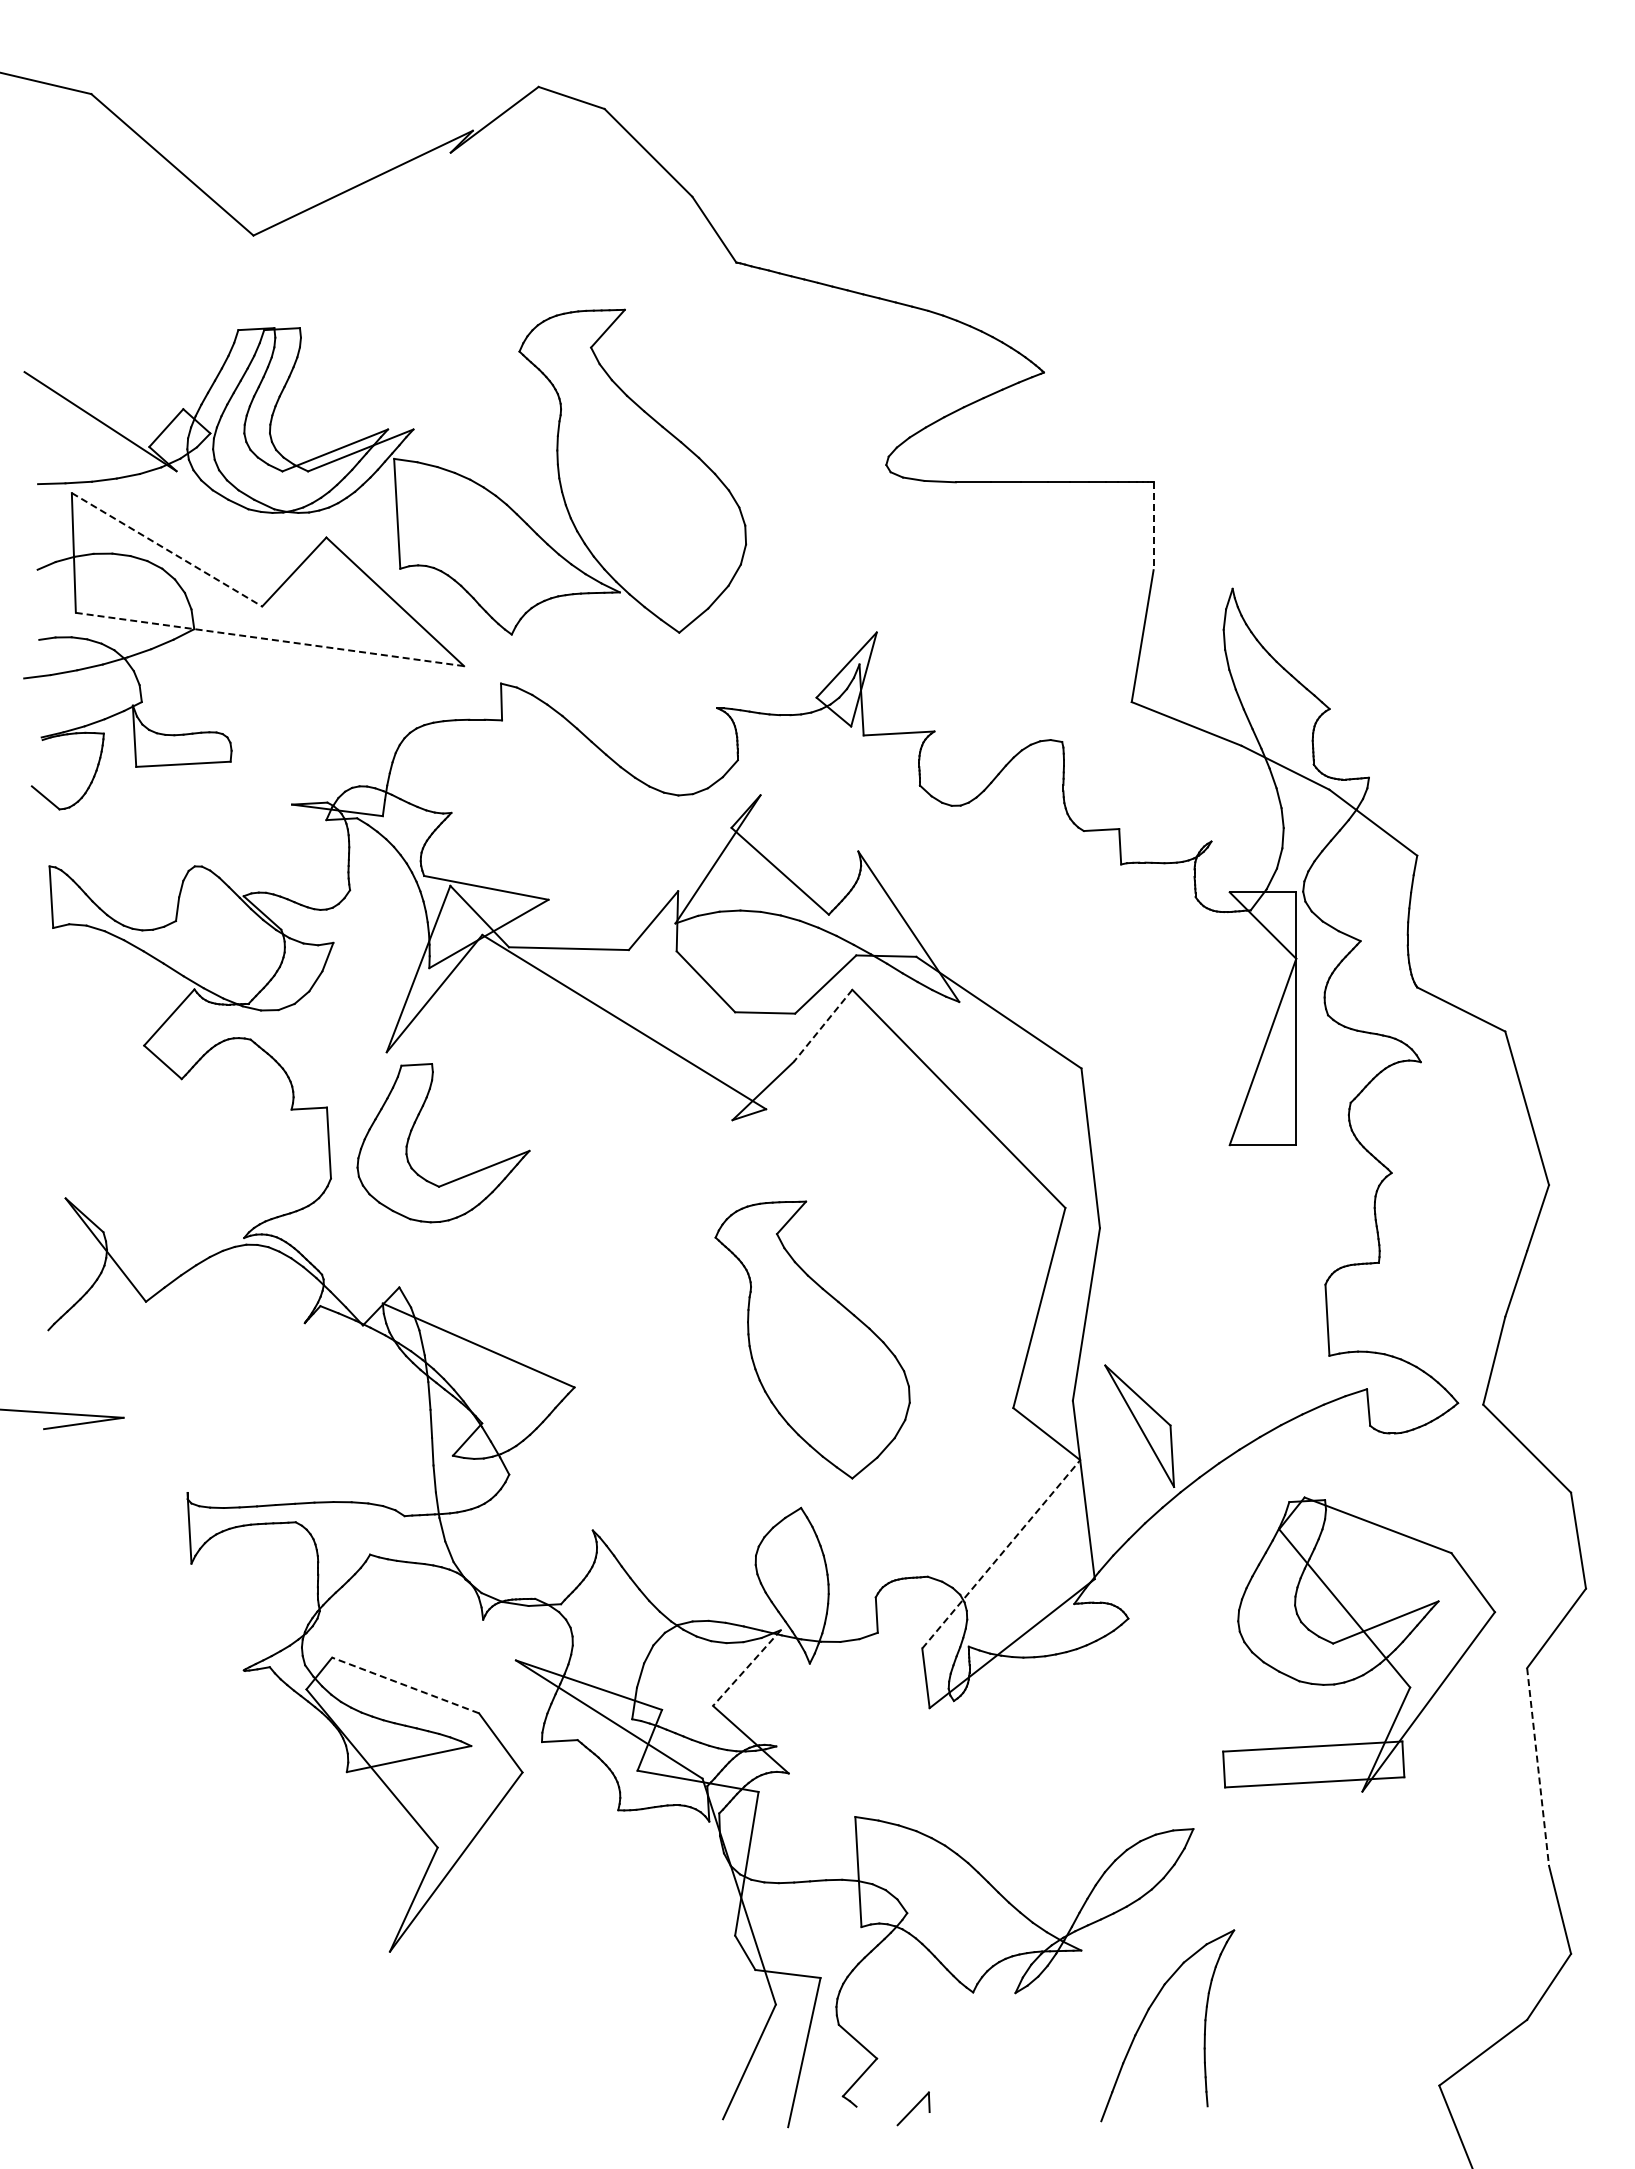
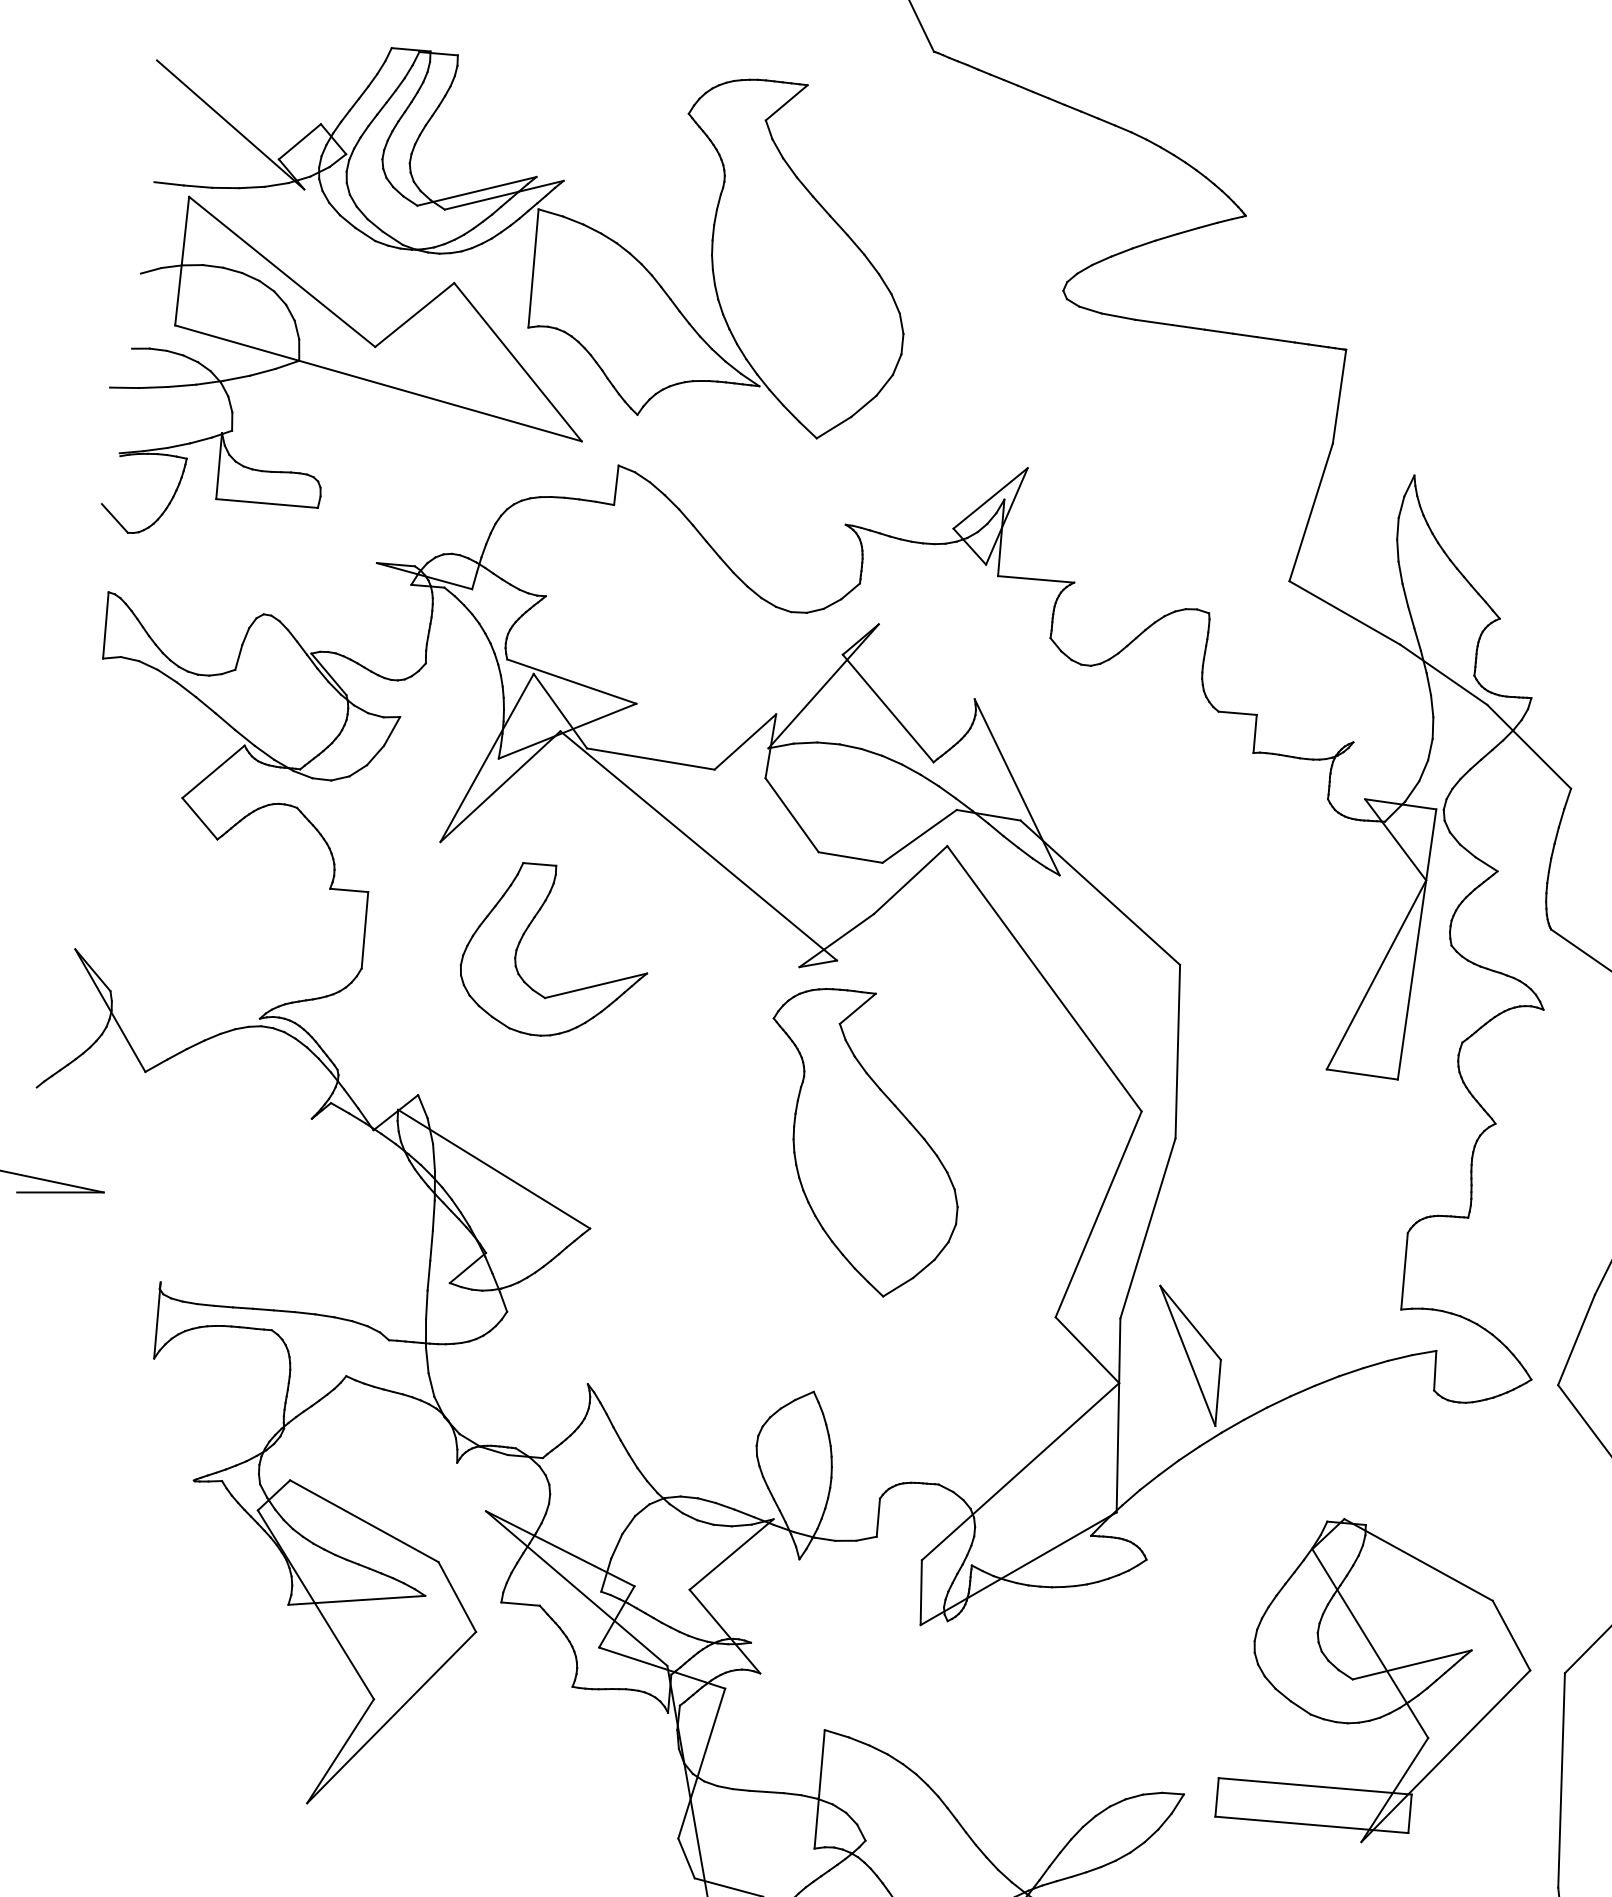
line: (1153, 526) -> (1339, 396), dashed -> solid
line: (167, 549) -> (282, 271), dashed -> solid
line: (269, 639) -> (377, 383), dashed -> solid
line: (822, 1026) -> (909, 880), dashed -> solid
part: (411, 1133) -> (523, 936), moved
part: (812, 1339) -> (861, 1141), moved
line: (1001, 1554) -> (1020, 1471), dashed -> solid
part: (1359, 1644) -> (1380, 1684), moved
line: (746, 1668) -> (731, 1554), dashed -> solid
line: (405, 1685) -> (364, 1521), dashed -> solid
line: (1538, 1767) -> (1561, 1781), dashed -> solid

